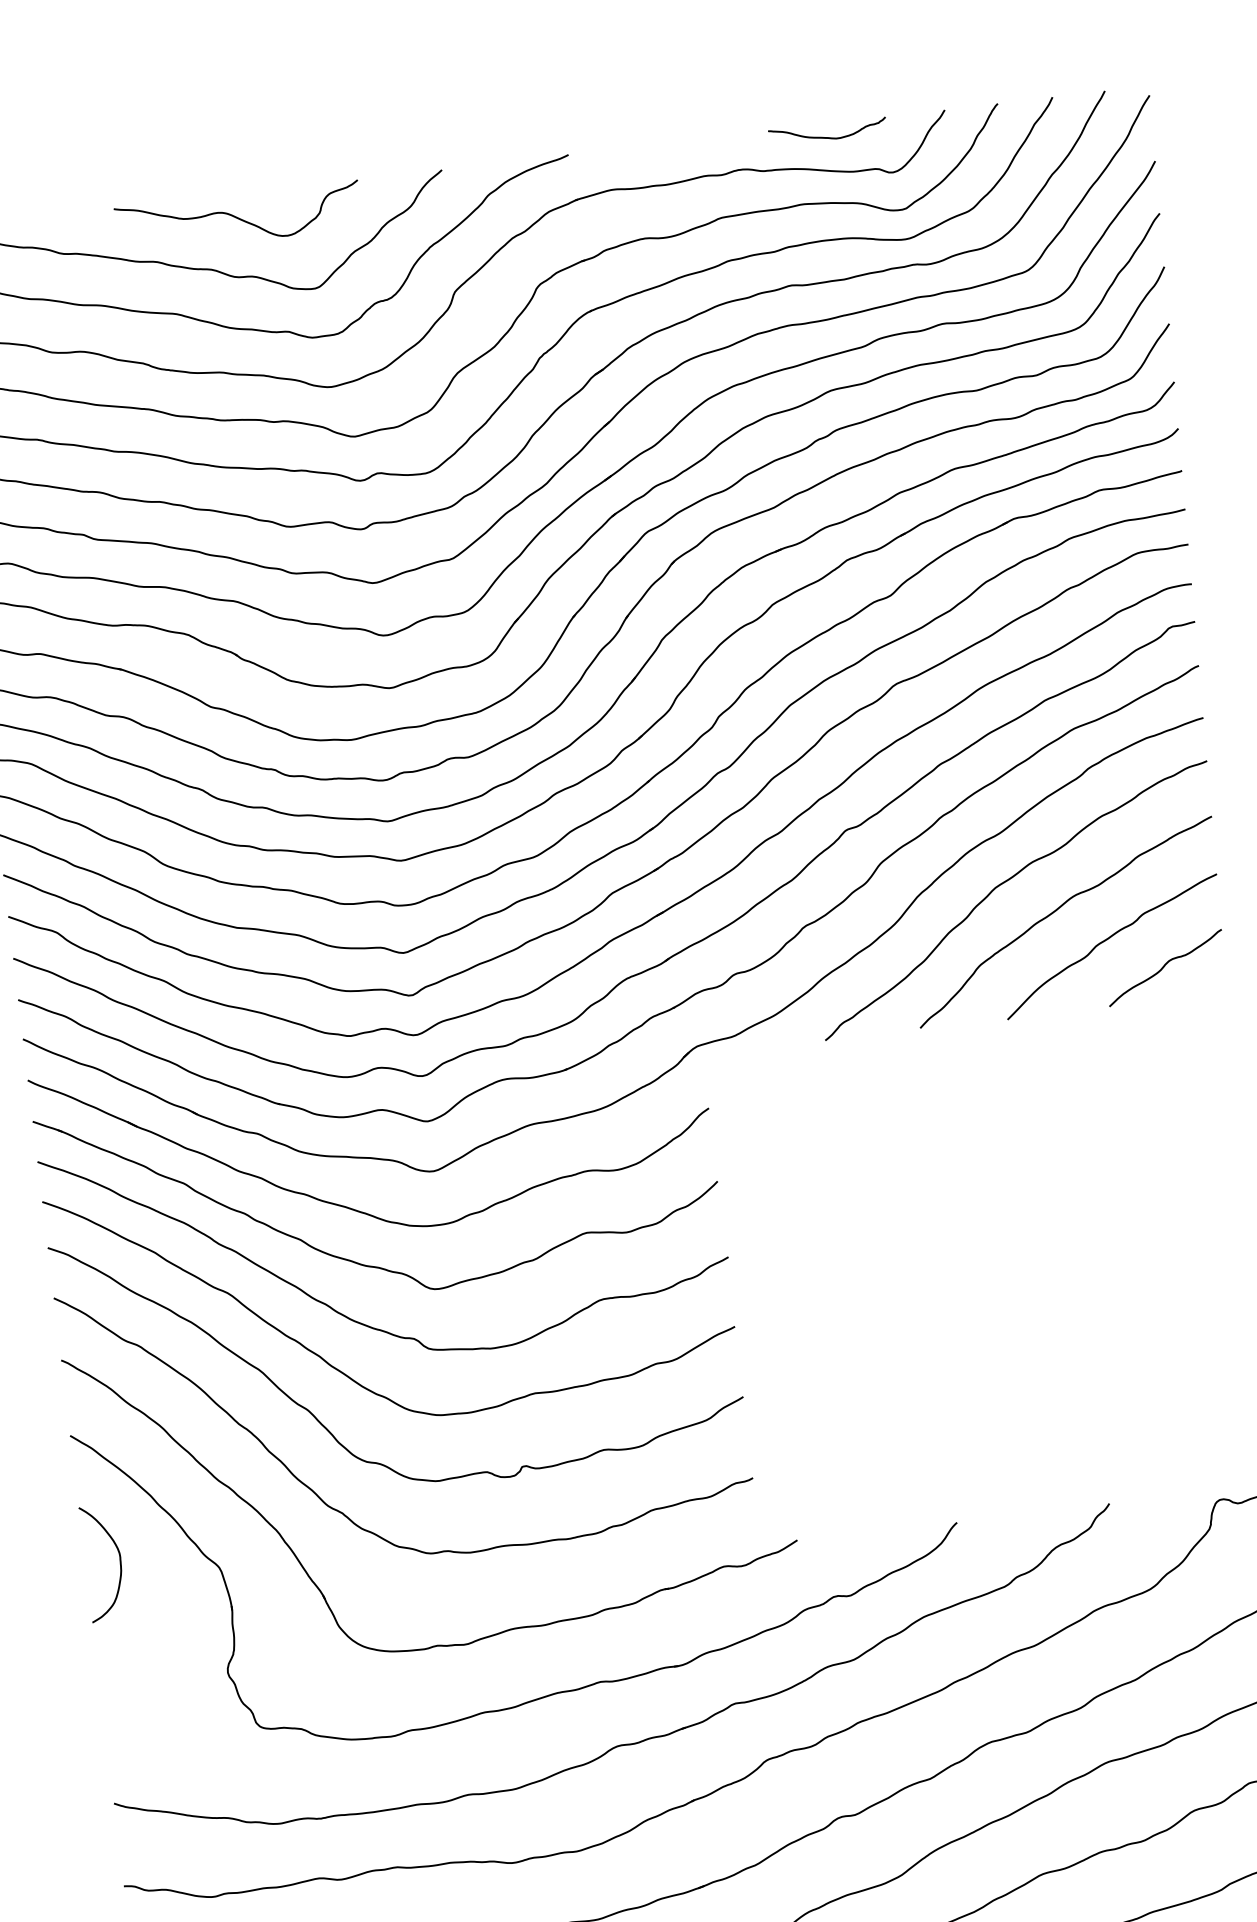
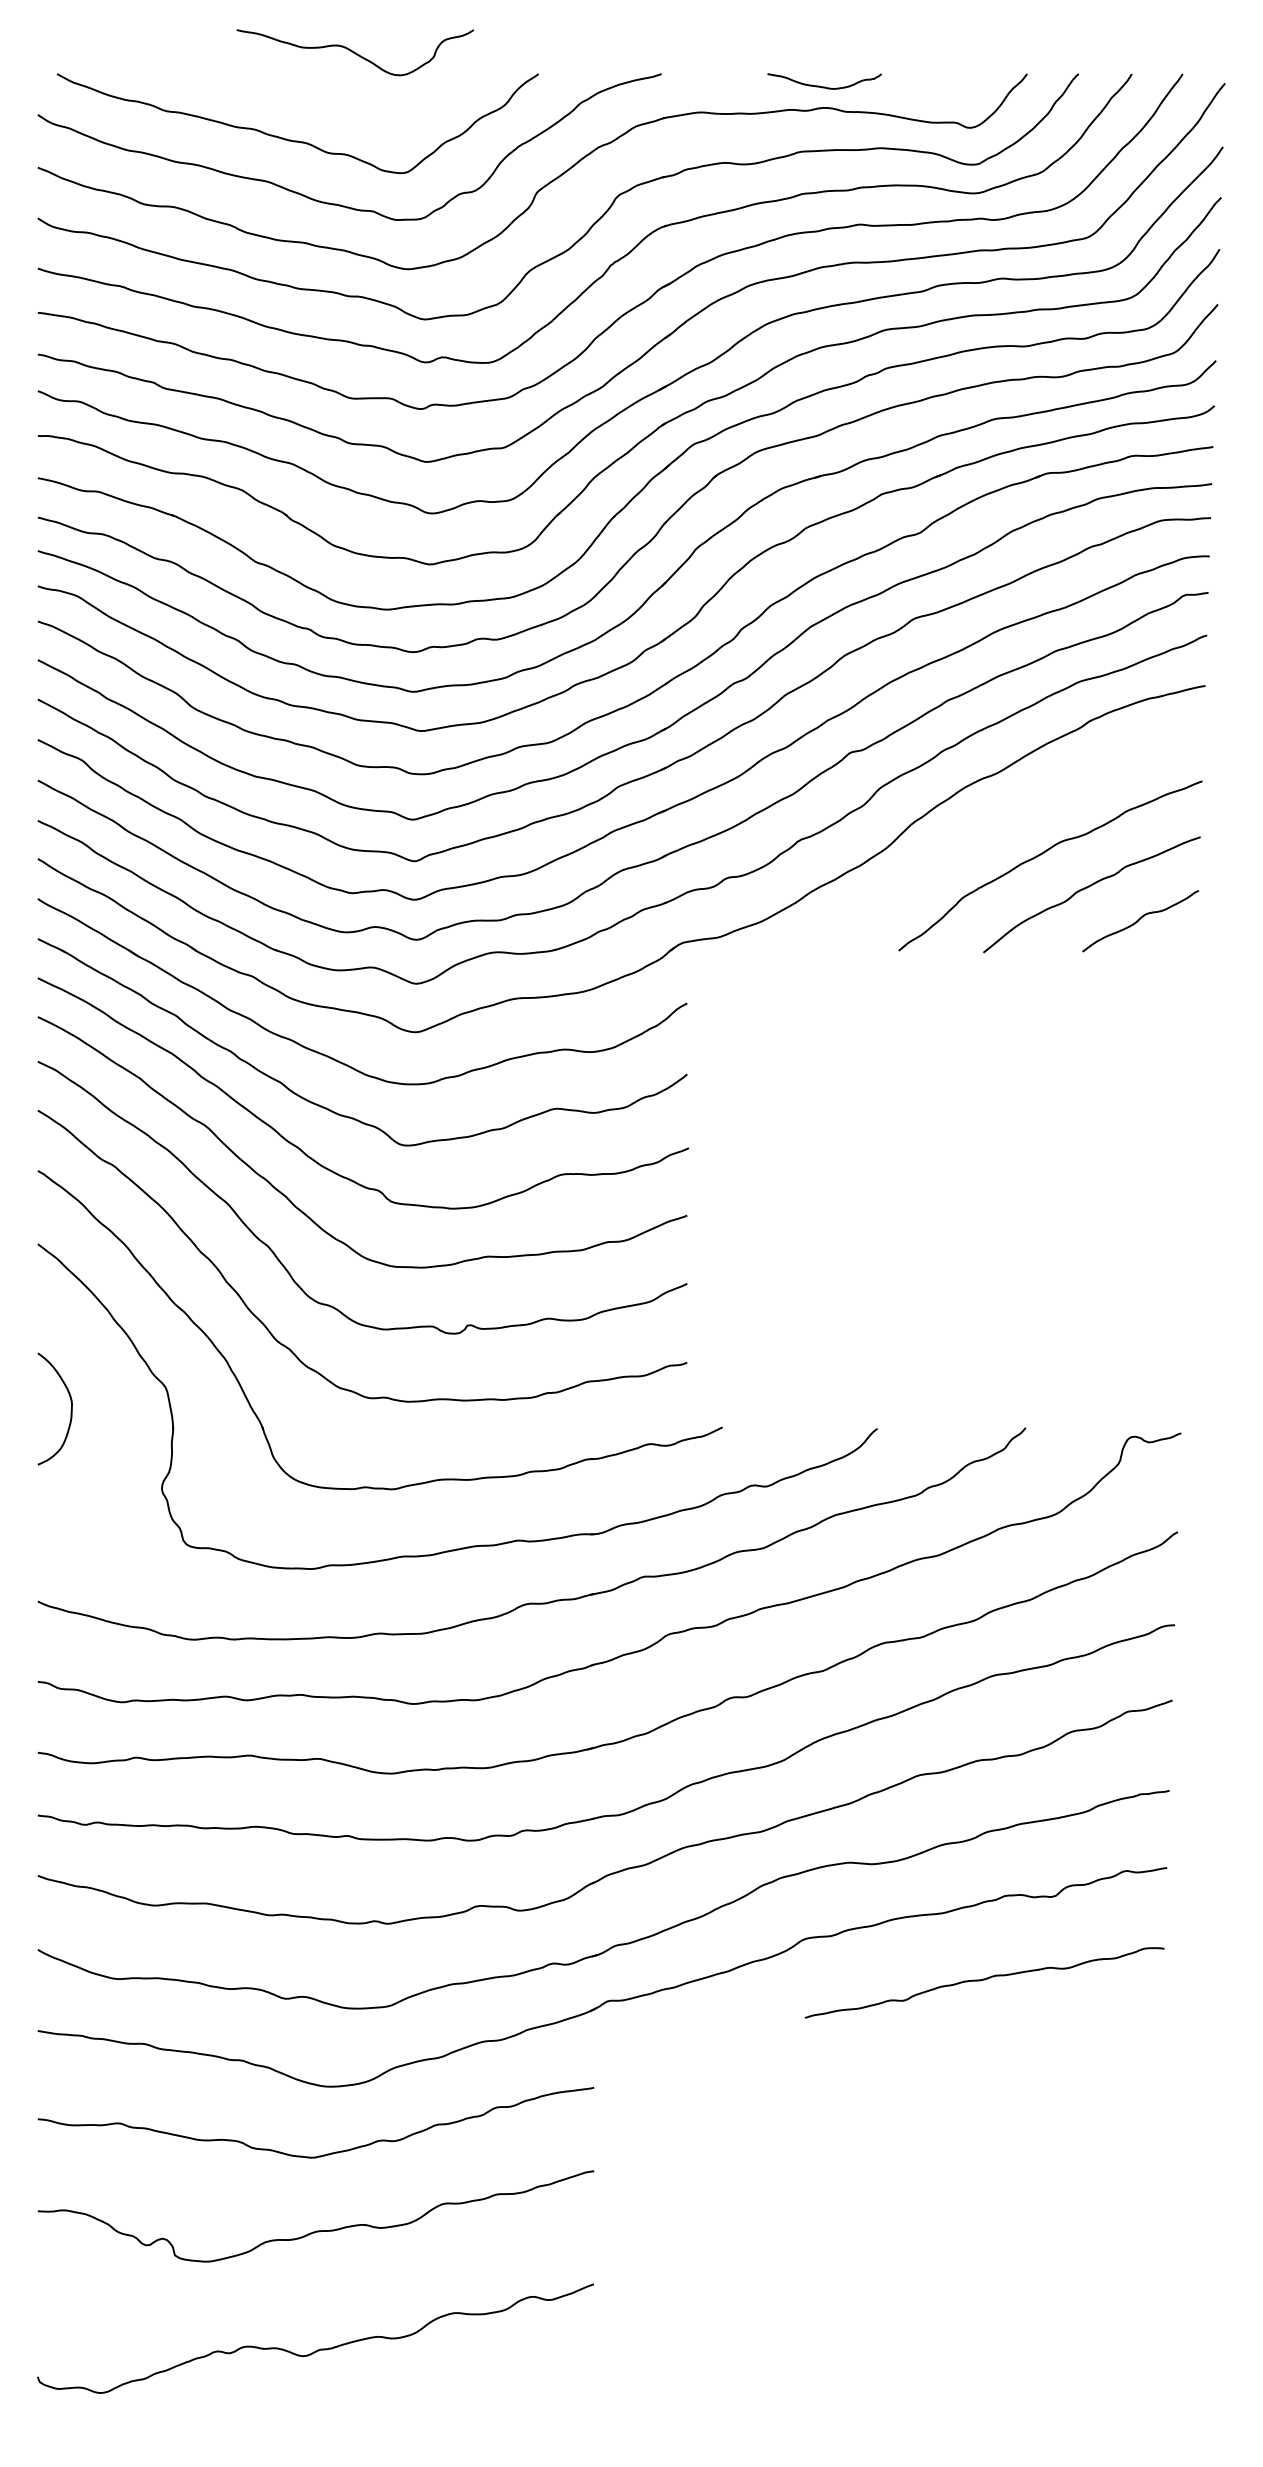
curve: (828, 136) -> (824, 86), moved
curve: (238, 217) -> (355, 52), moved
curve: (1004, 883) -> (996, 821), removed
curve: (119, 1562) -> (70, 1410), moved

